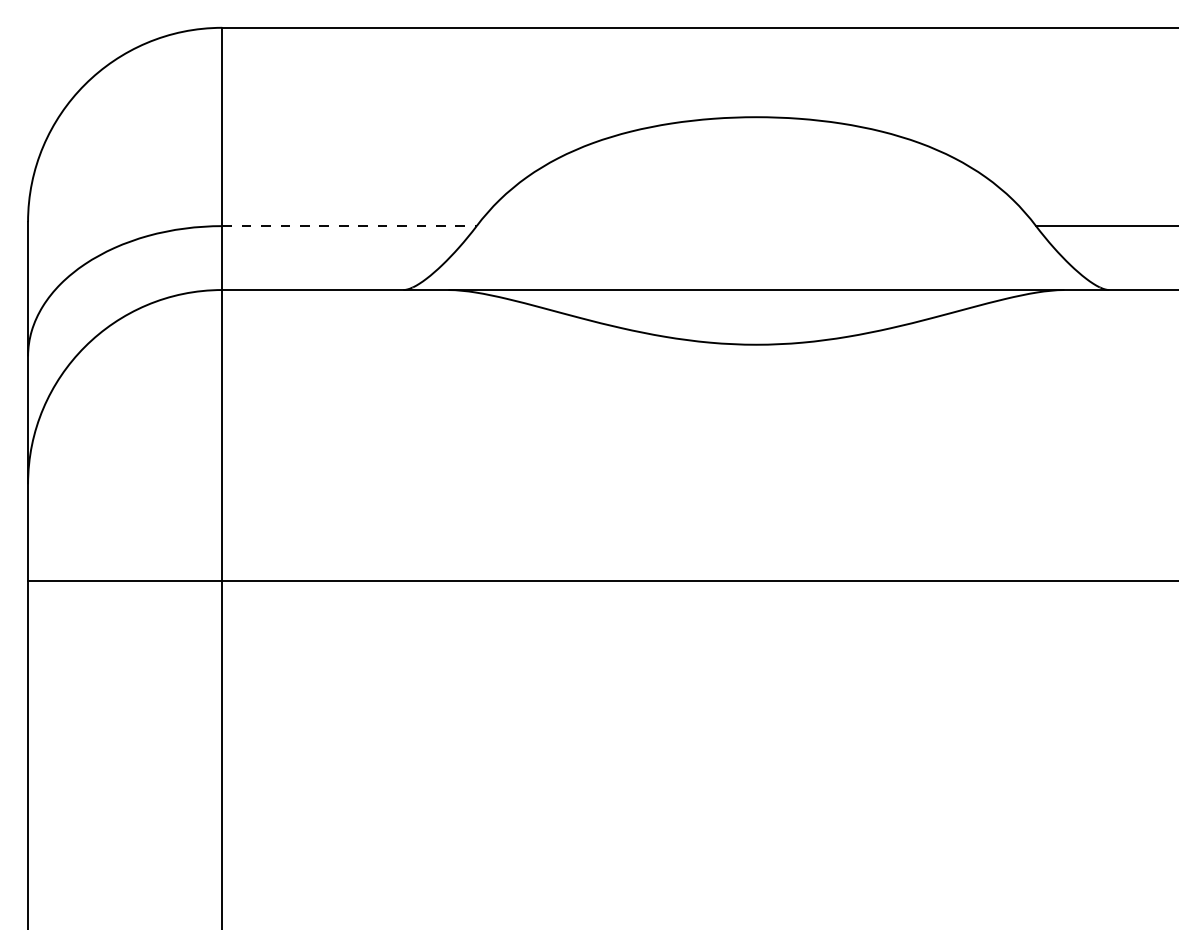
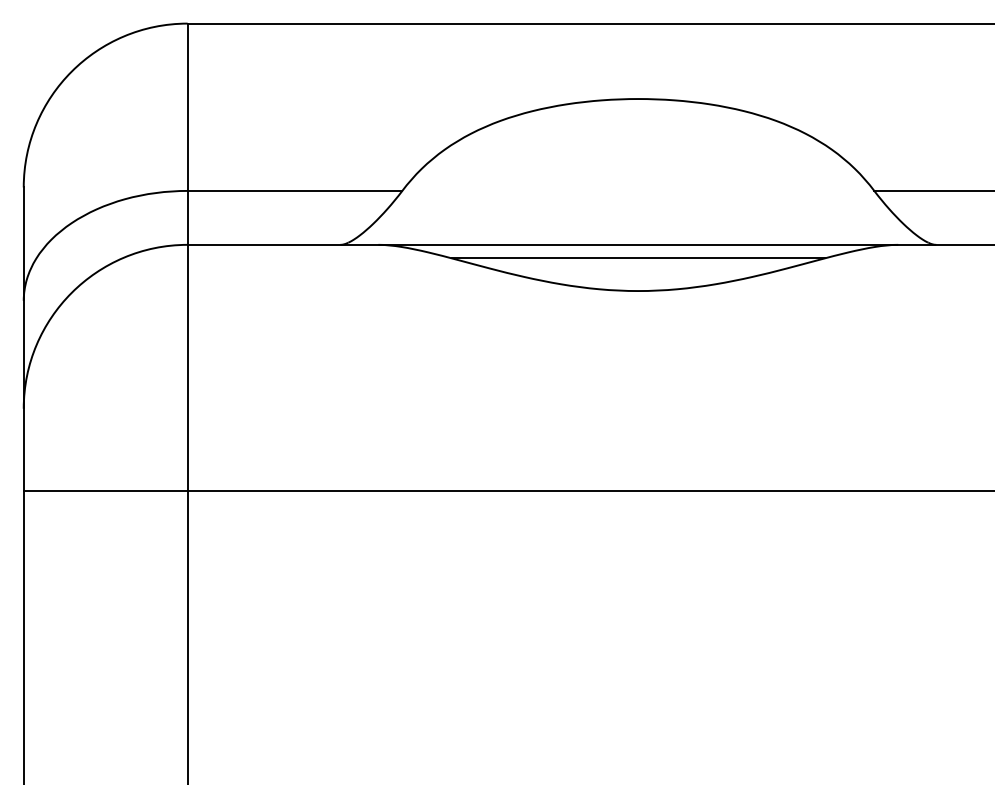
line: (350, 226) -> (295, 191), dashed -> solid
line: (756, 305) -> (638, 257), added

